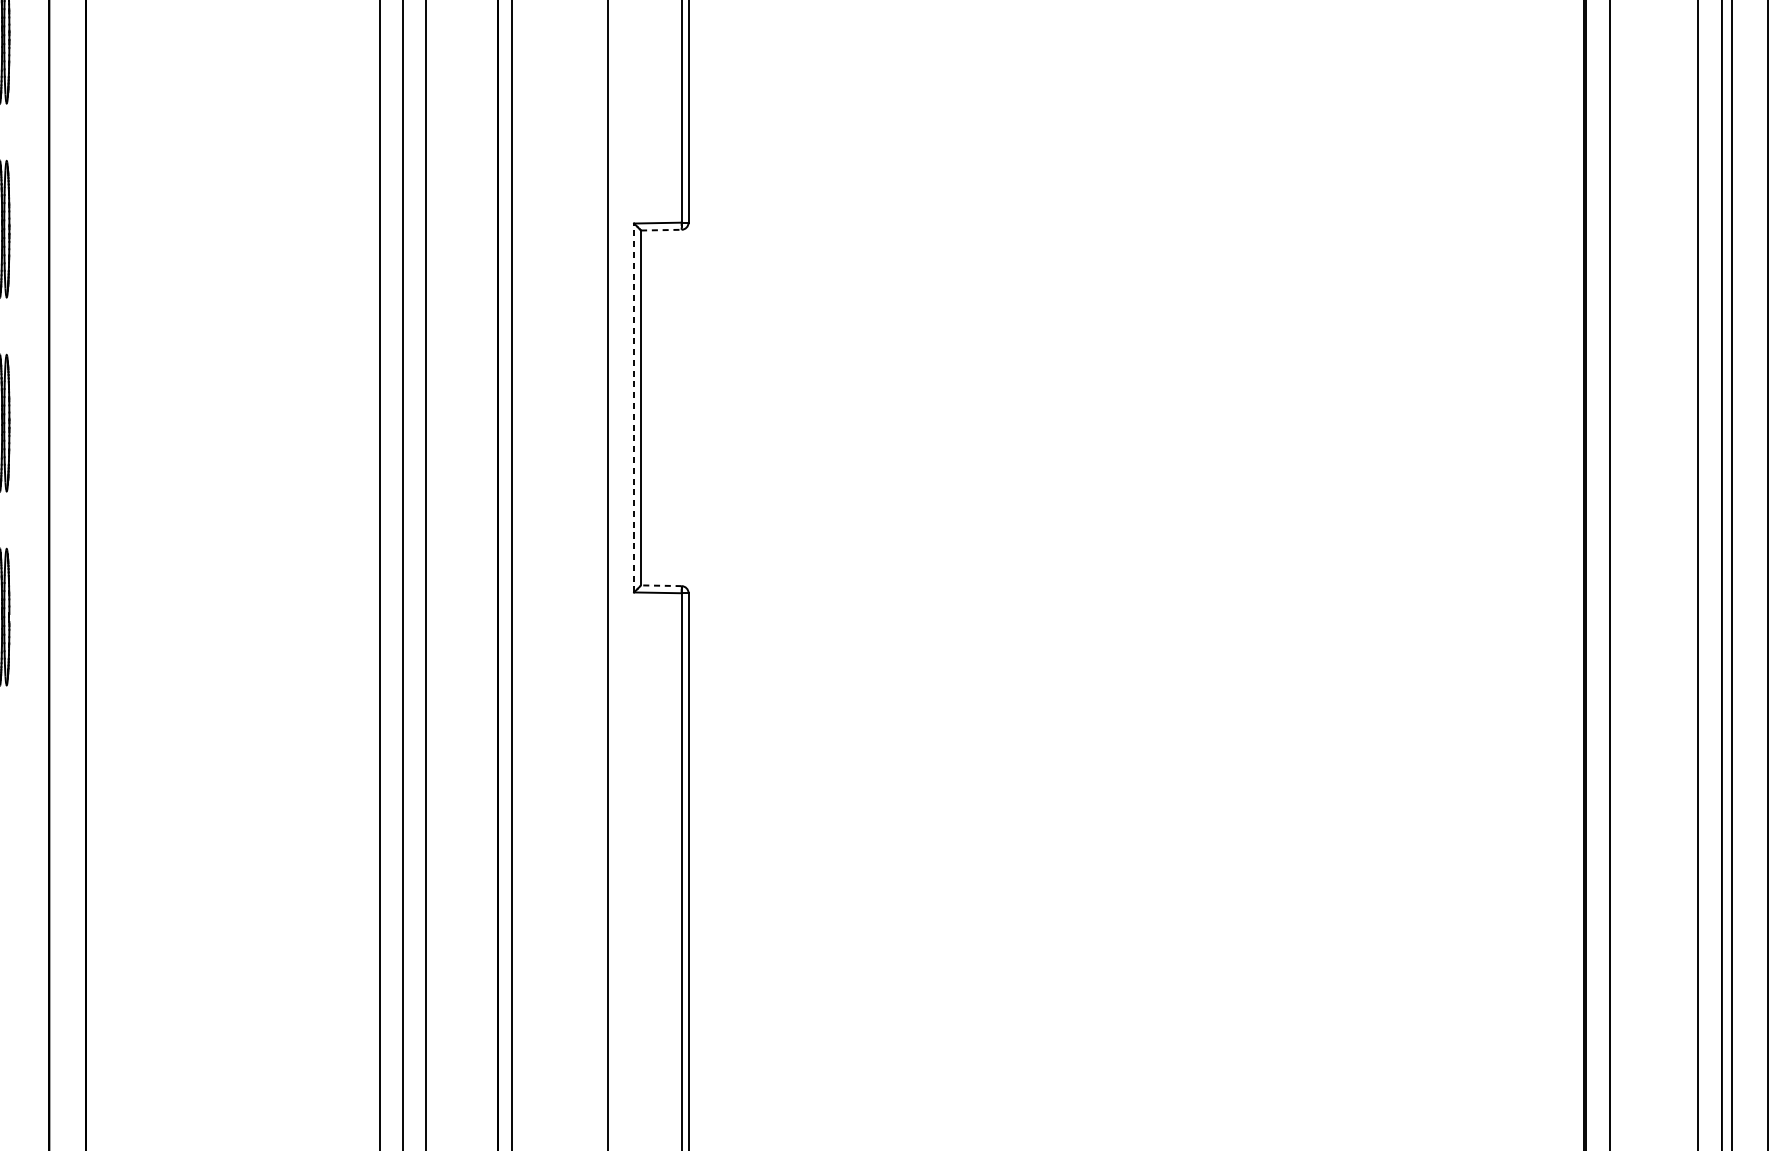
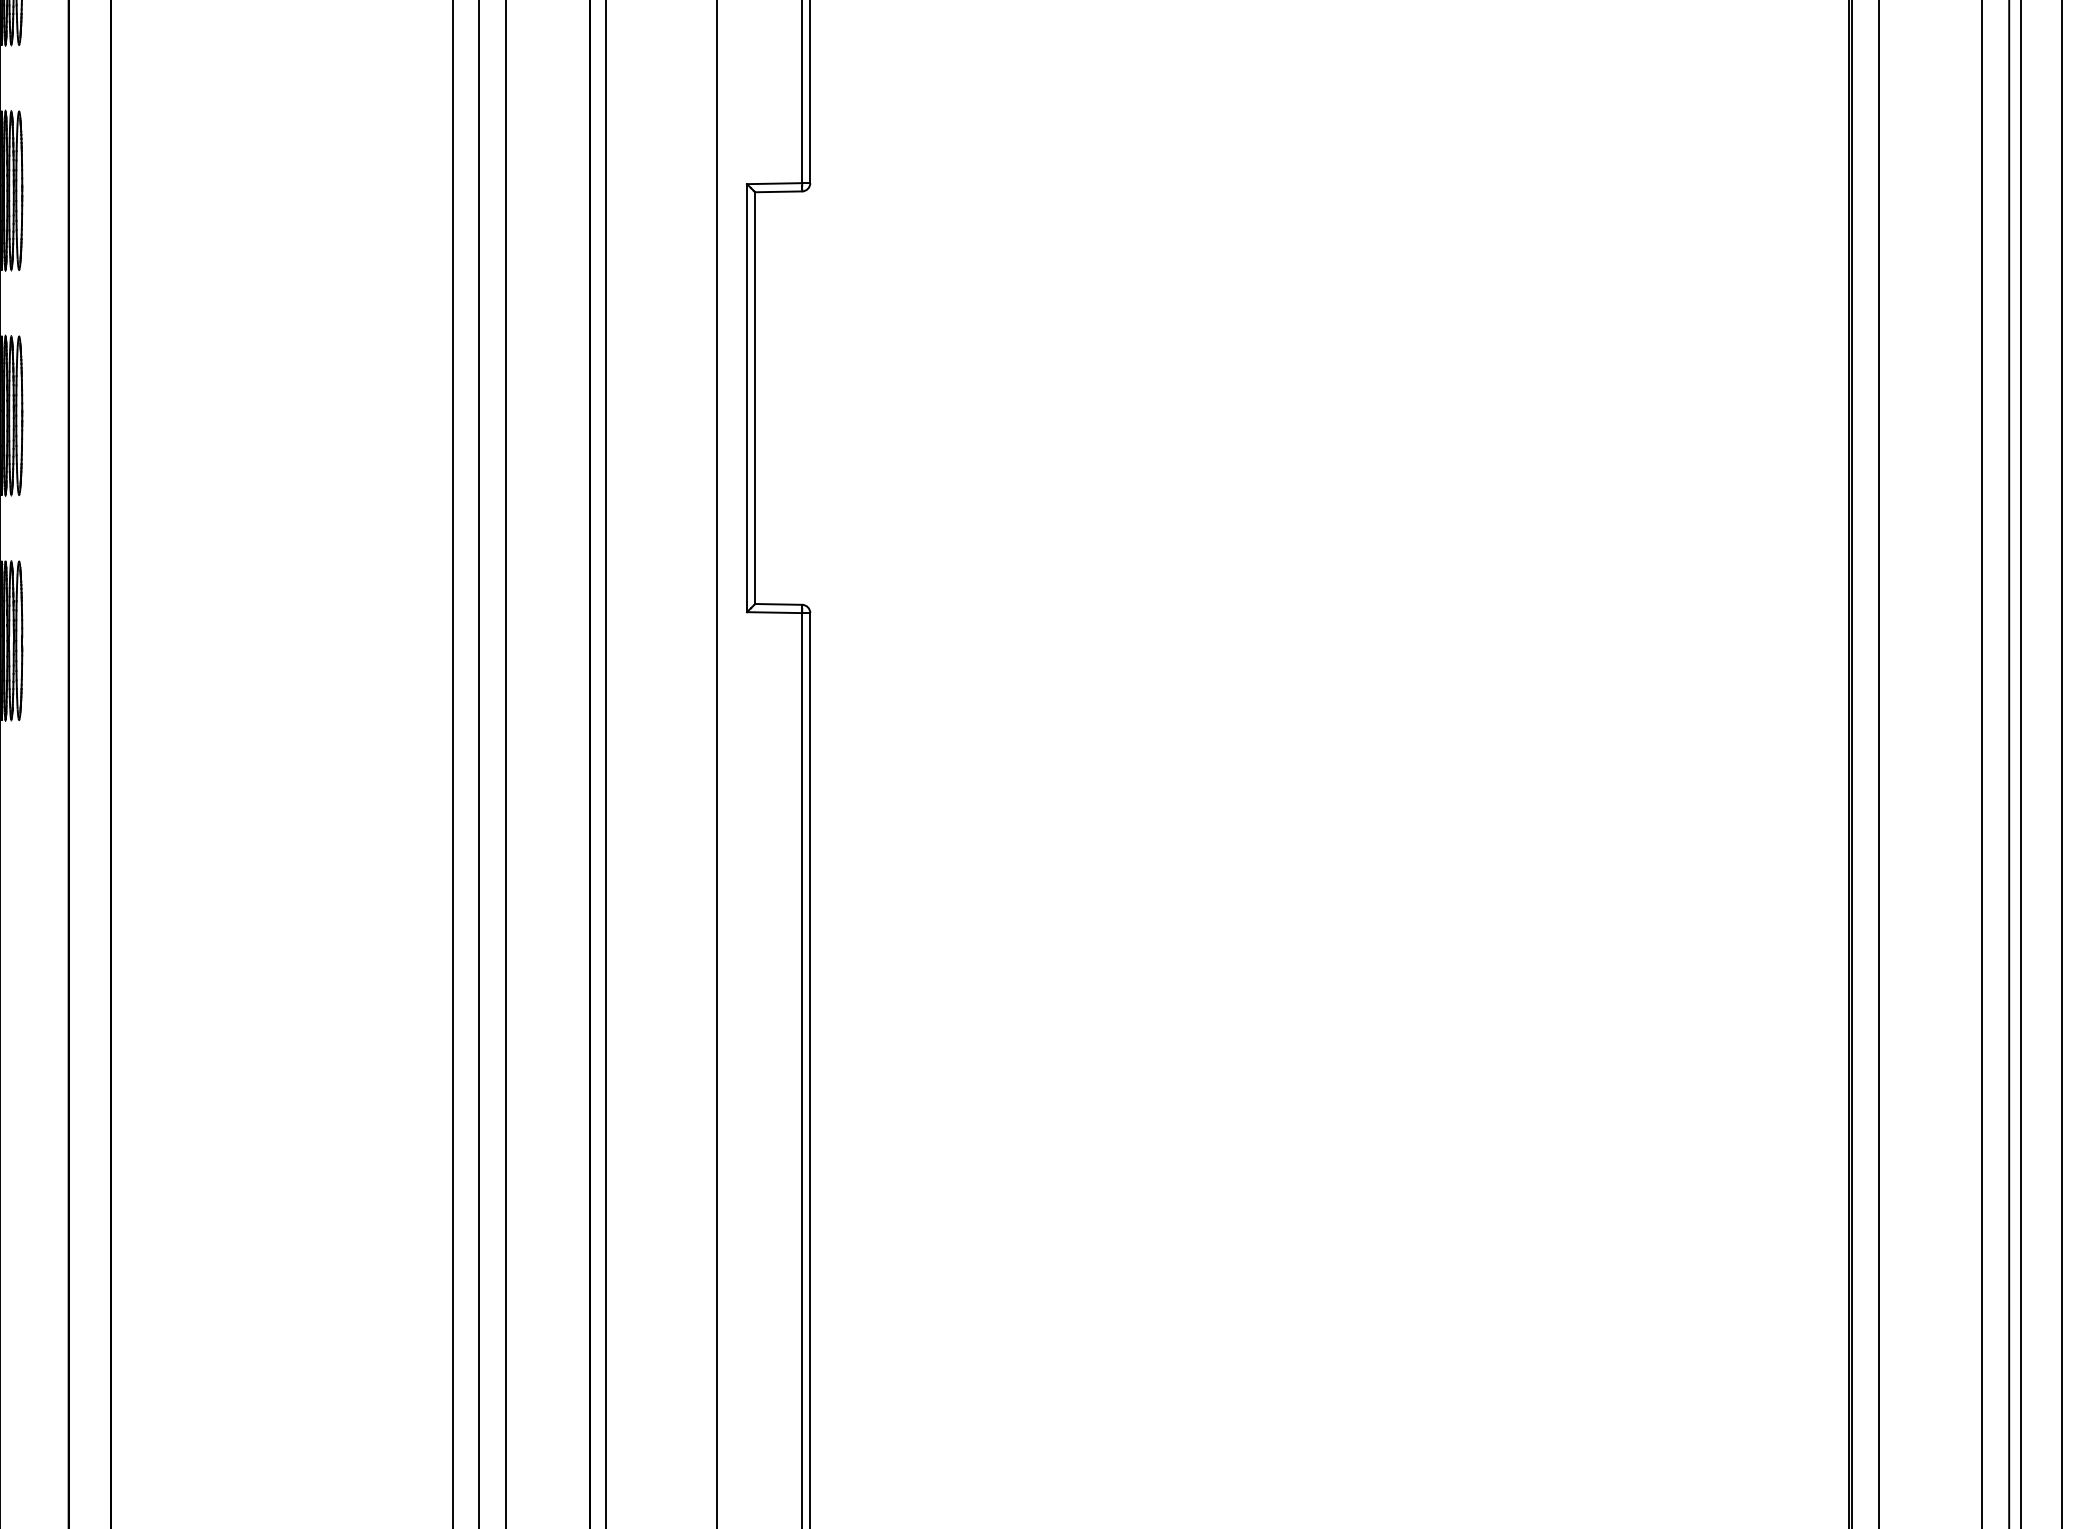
line: (661, 229) -> (778, 191), dashed -> solid
line: (634, 407) -> (747, 397), dashed -> solid
line: (661, 585) -> (778, 604), dashed -> solid

